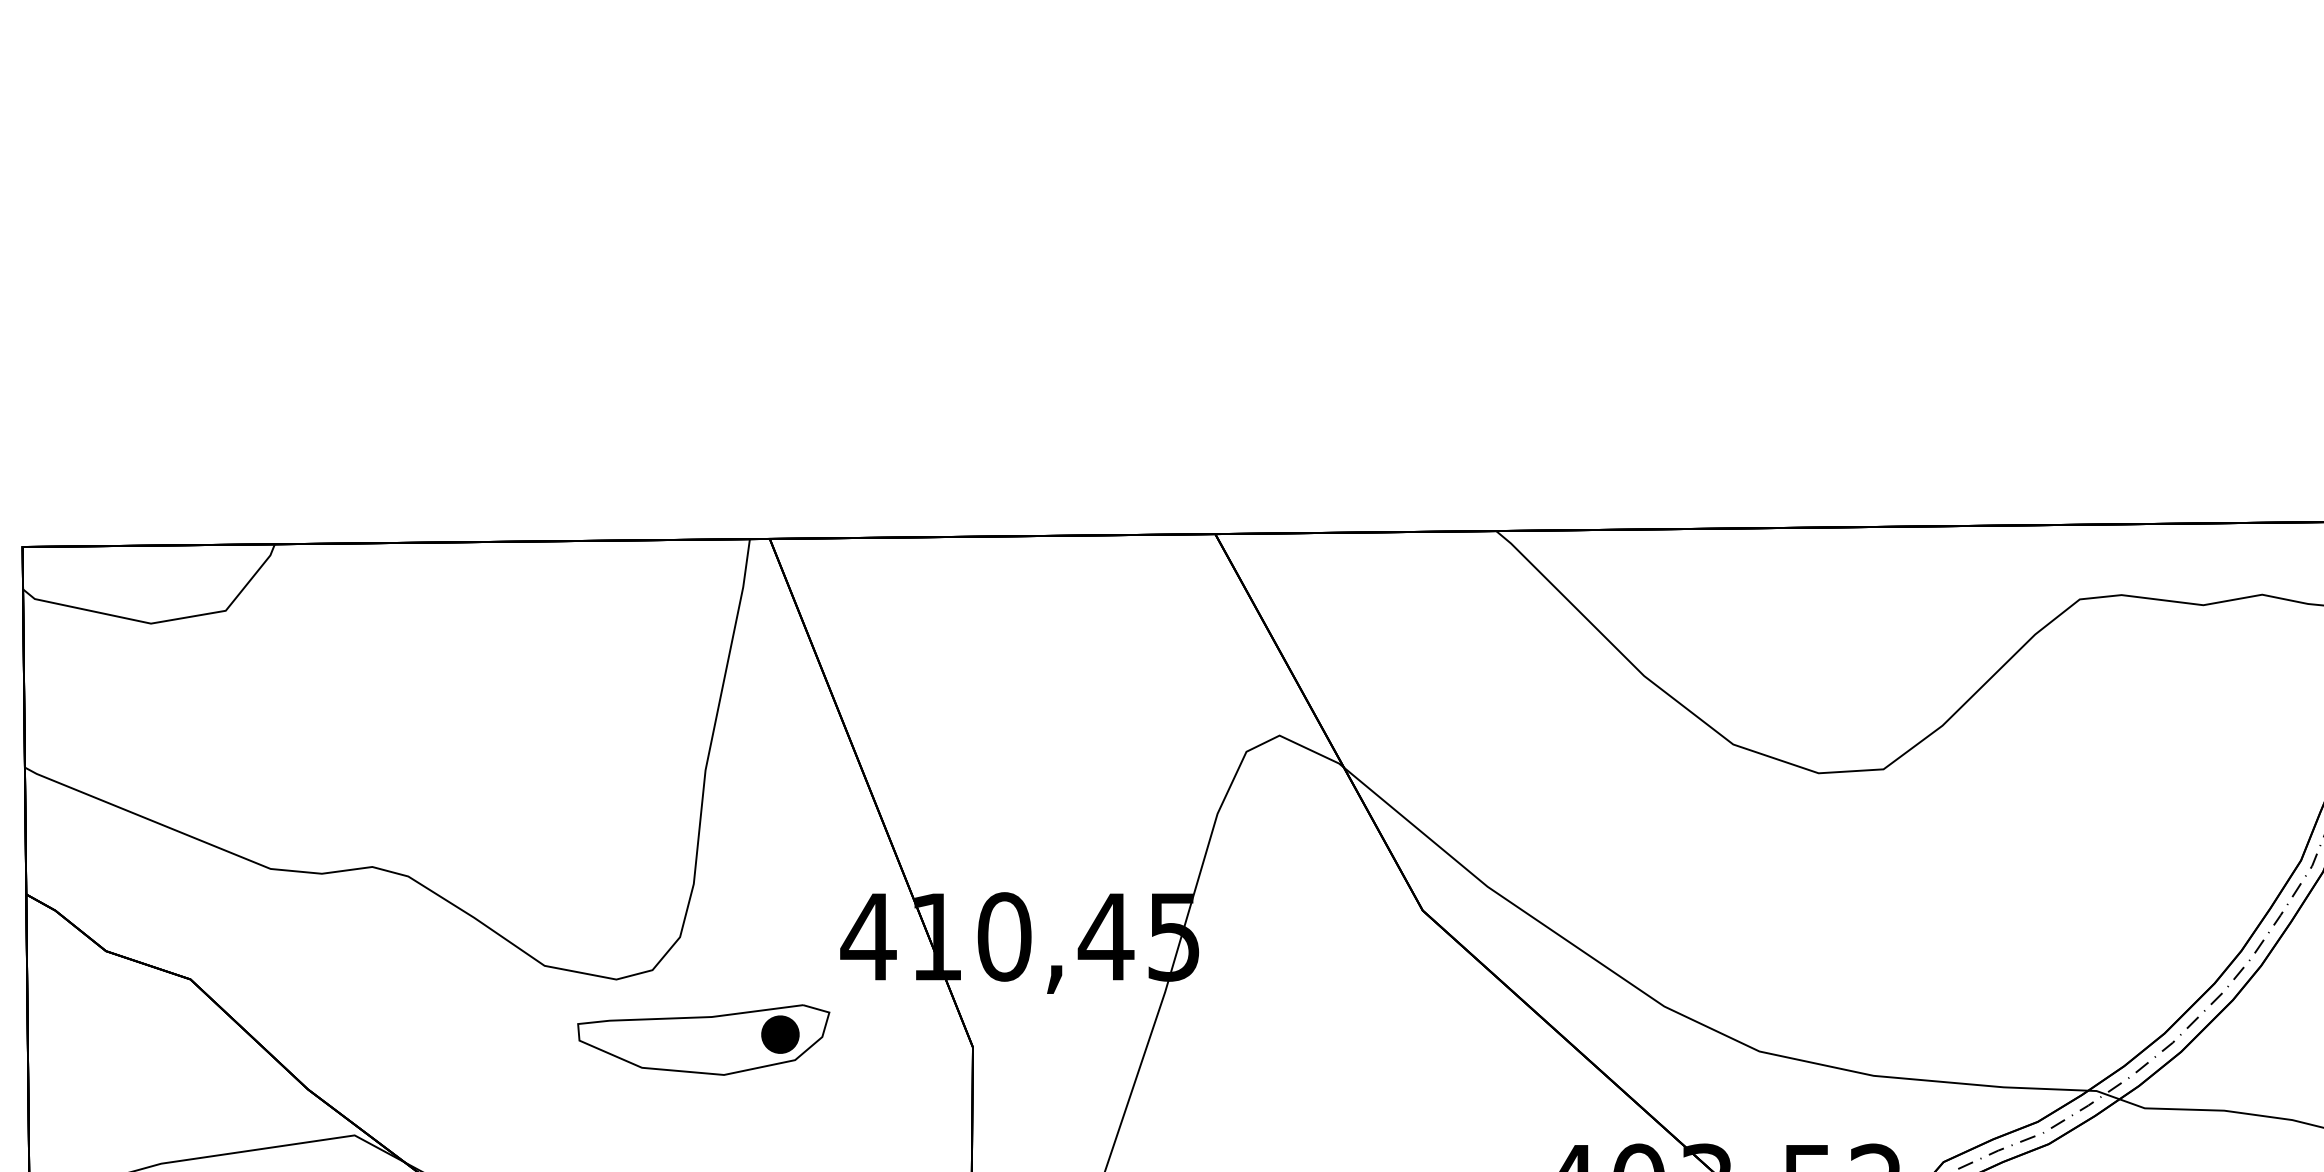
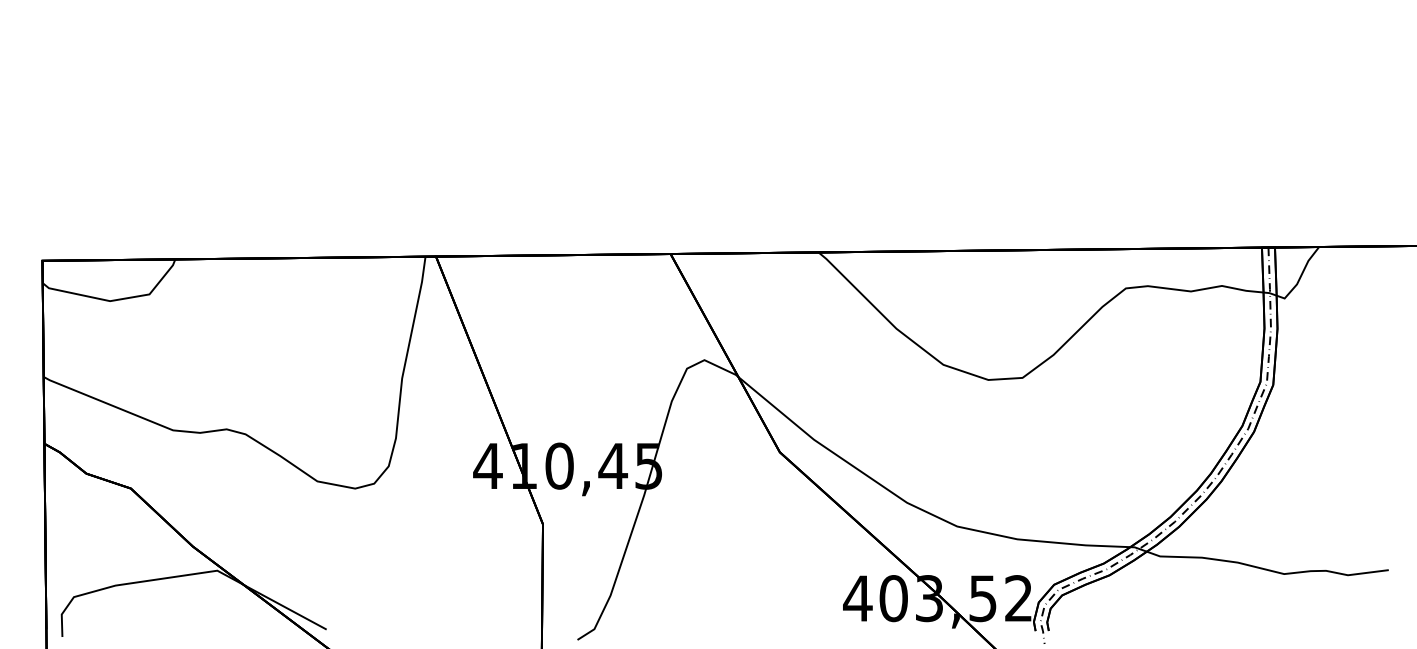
part: (704, 1040) -> (401, 520), removed

